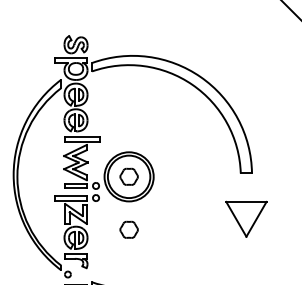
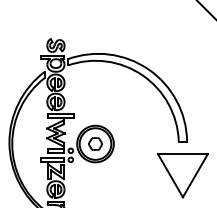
part: (246, 219) -> (183, 175), size x1.67
part: (128, 229) -> (95, 183), removed

